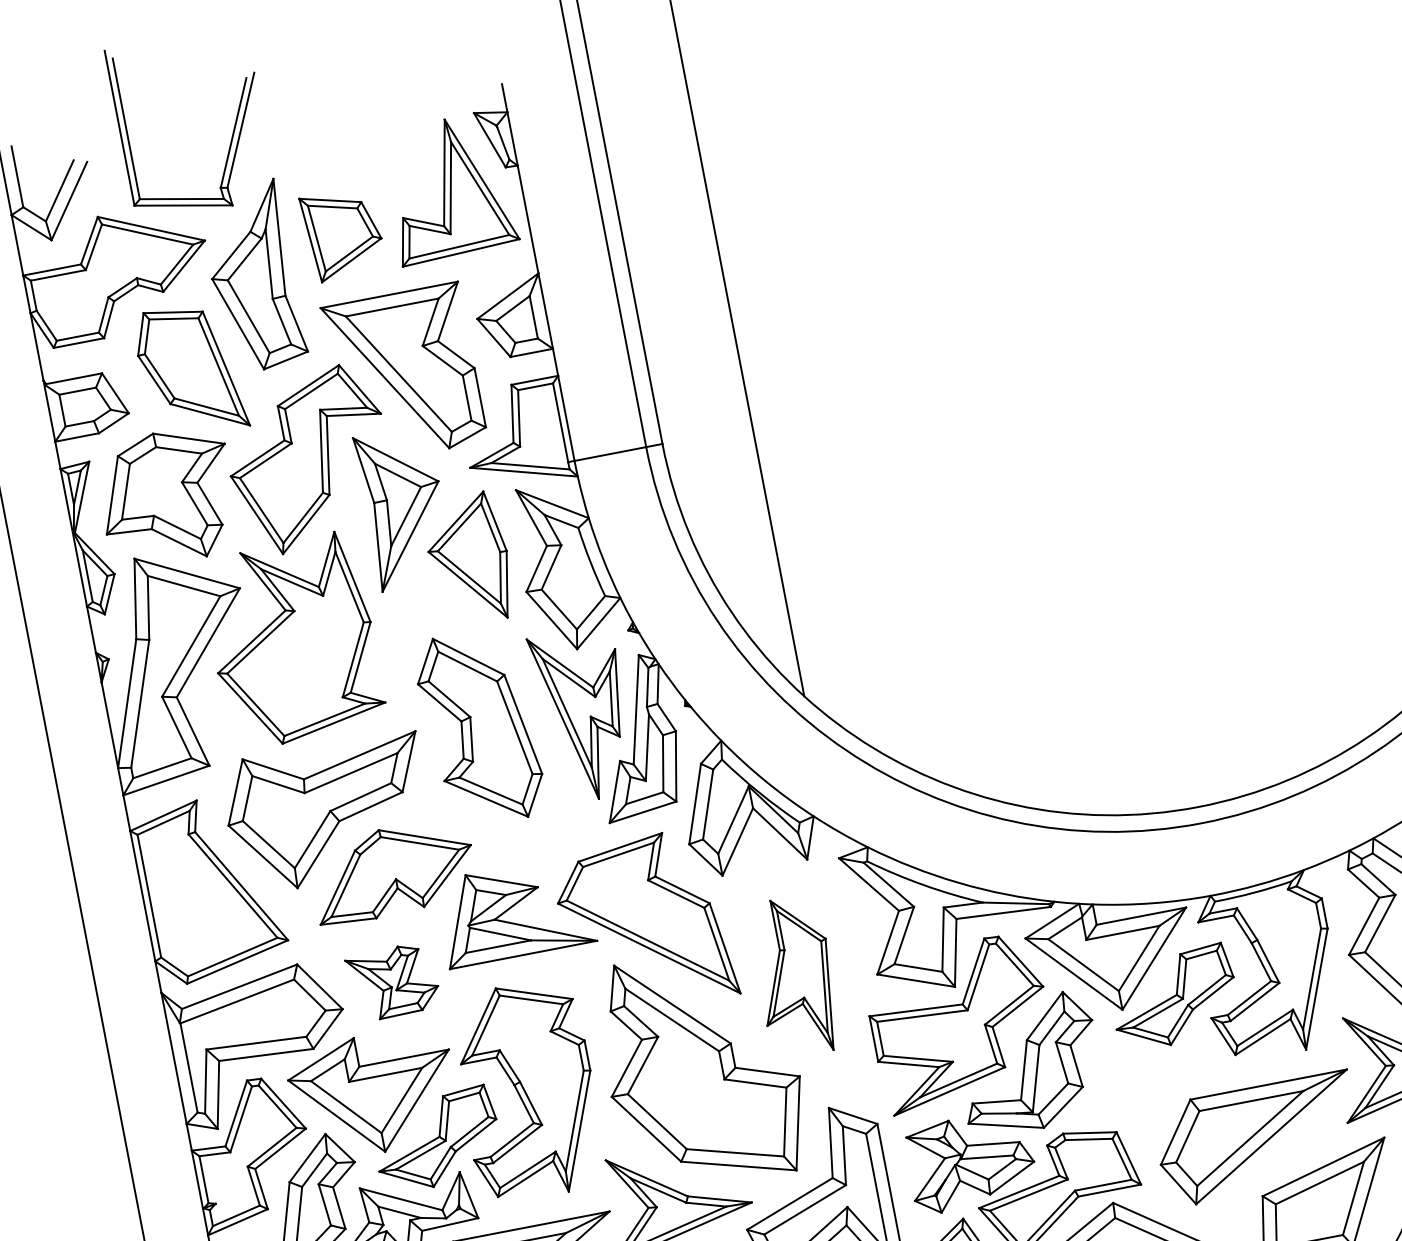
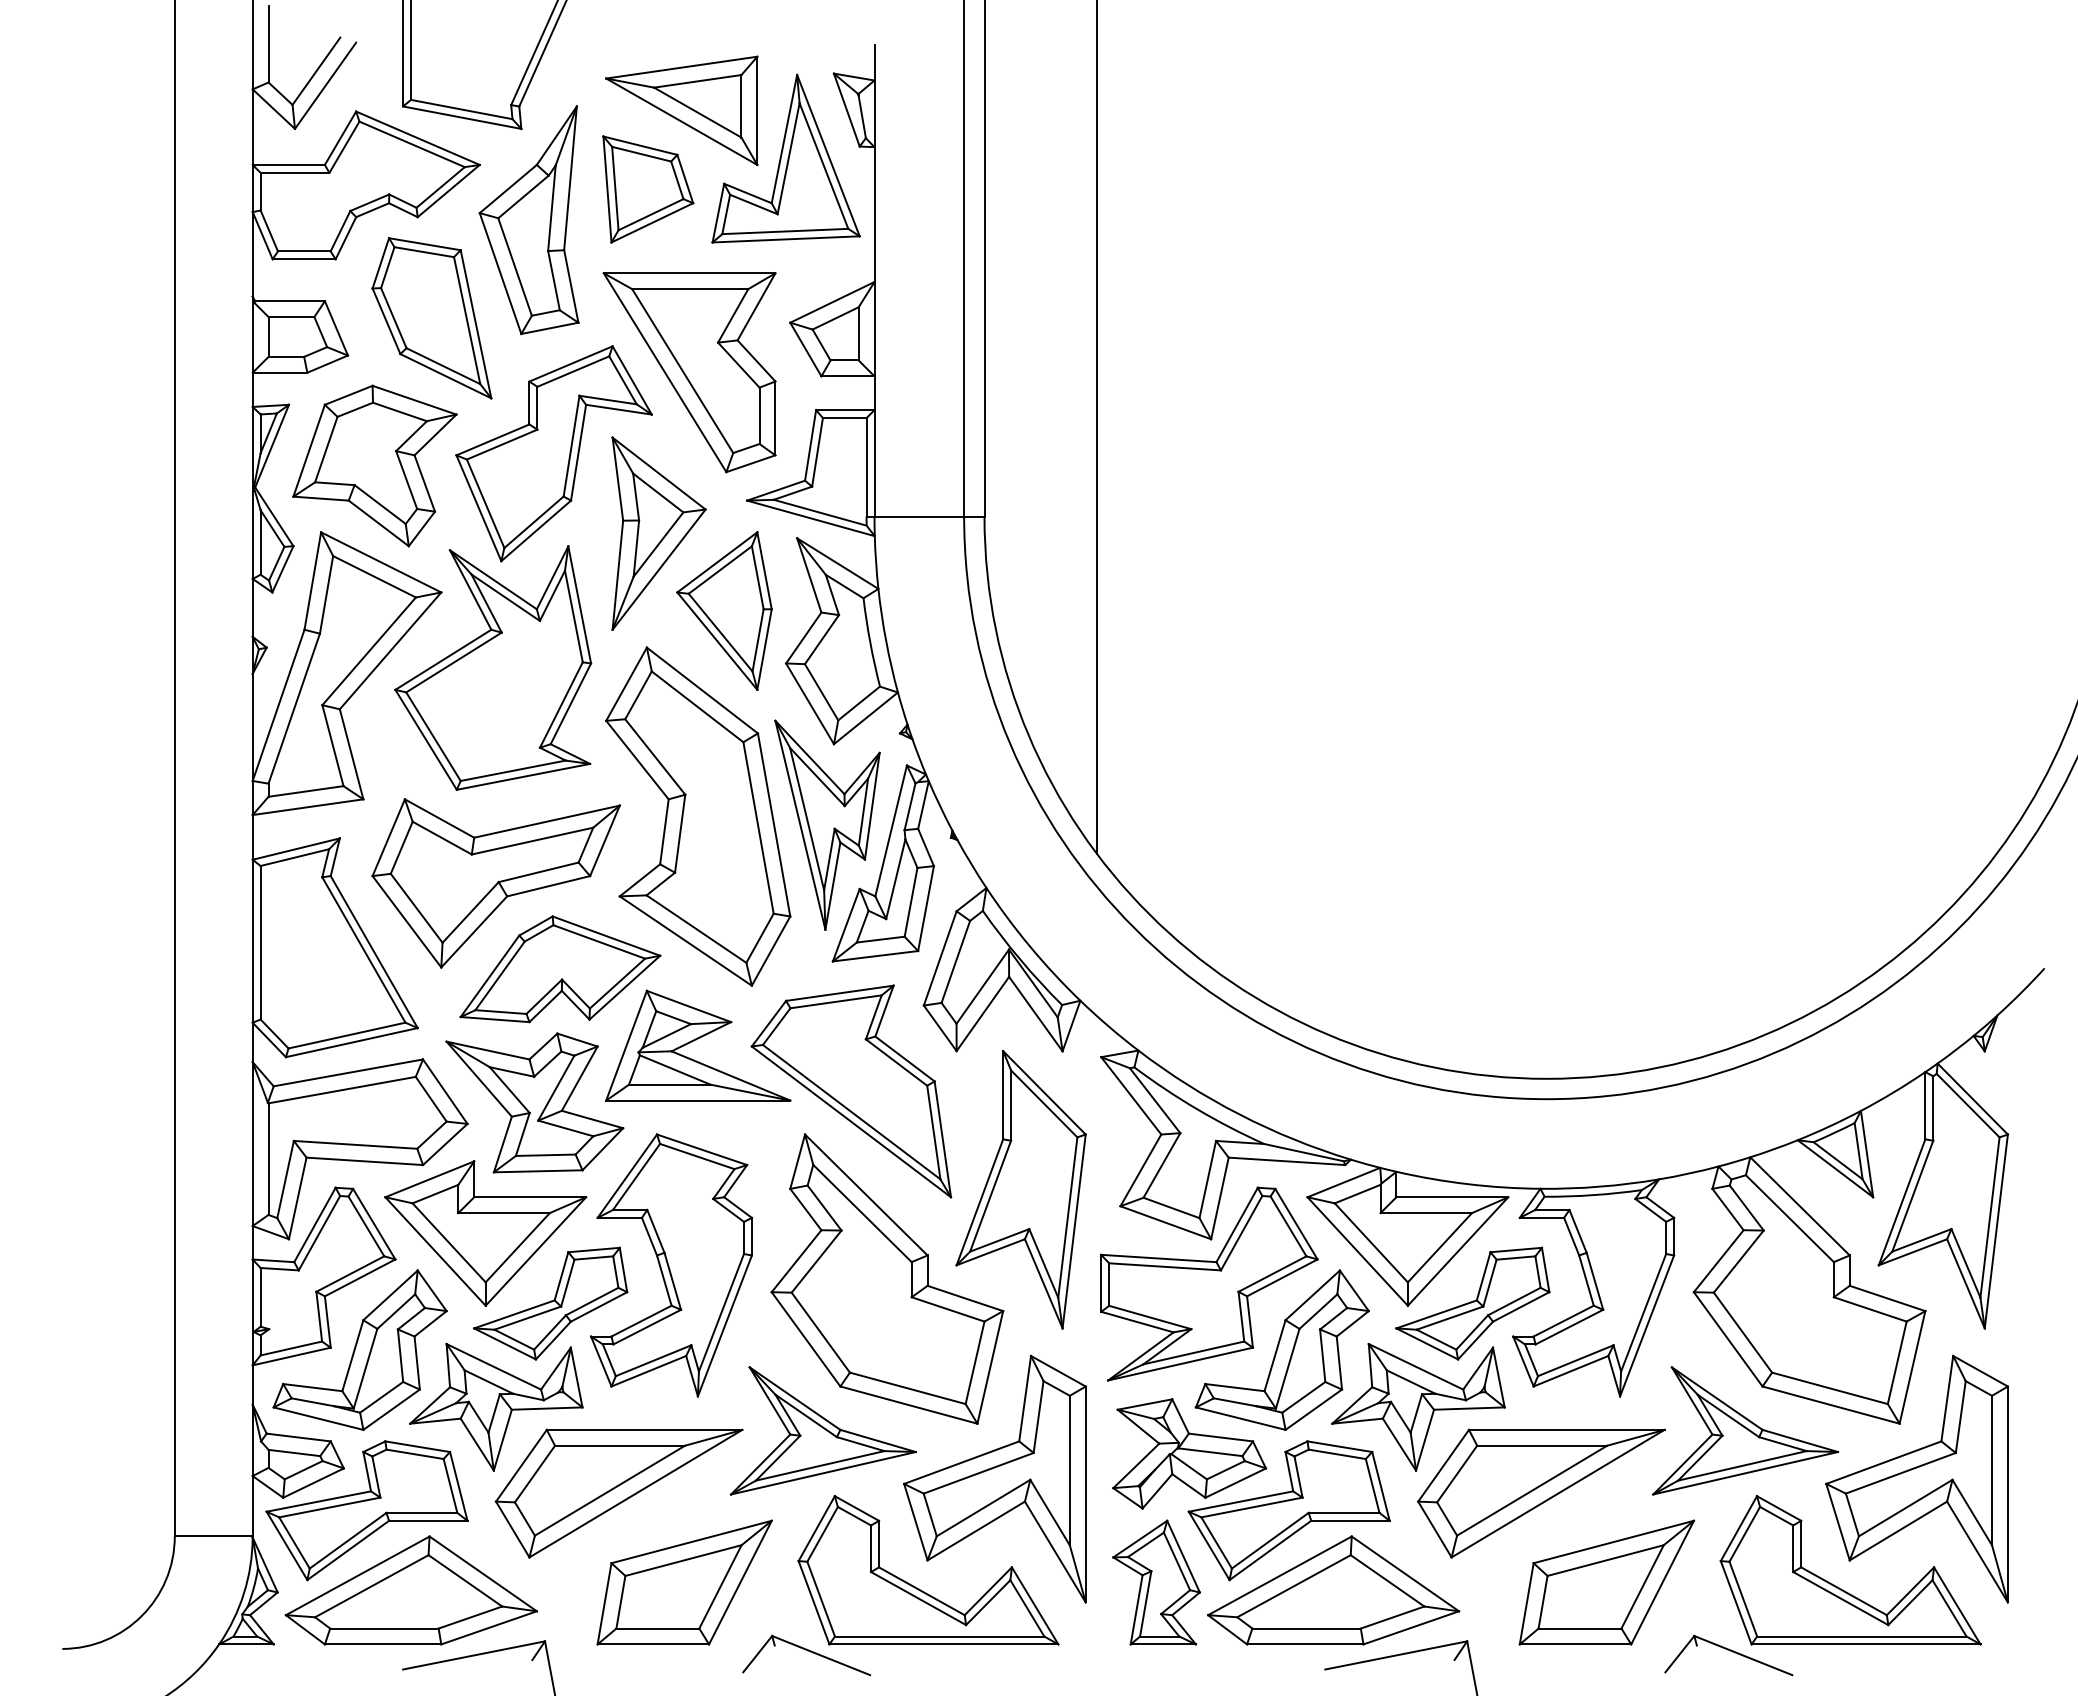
part: (357, 166) -> (681, 110), added
part: (480, 727) -> (698, 816), size x1.43
part: (794, 976) -> (1020, 1189), size x1.43
part: (392, 981) -> (534, 1102), size x1.67
part: (1146, 1088) -> (1418, 1406), added

